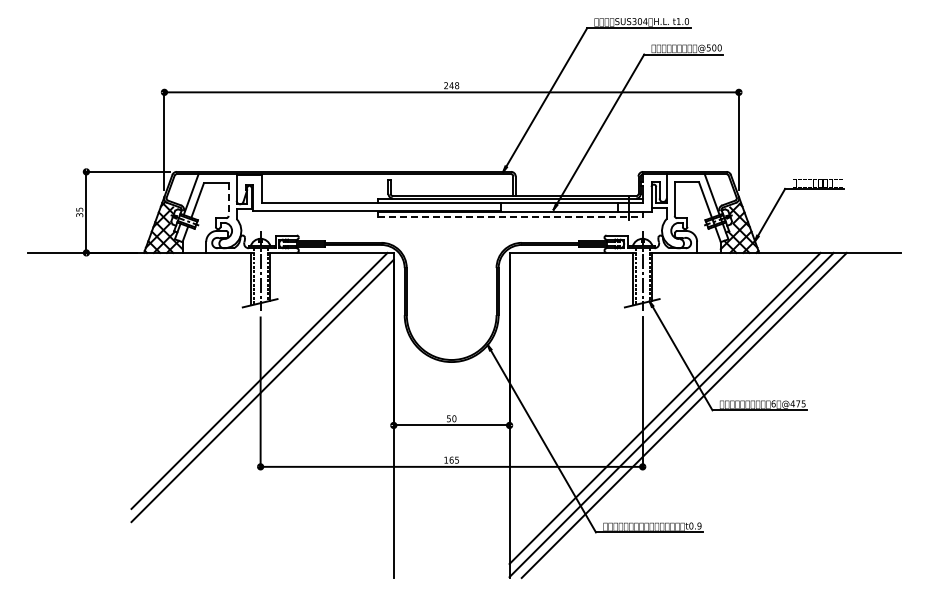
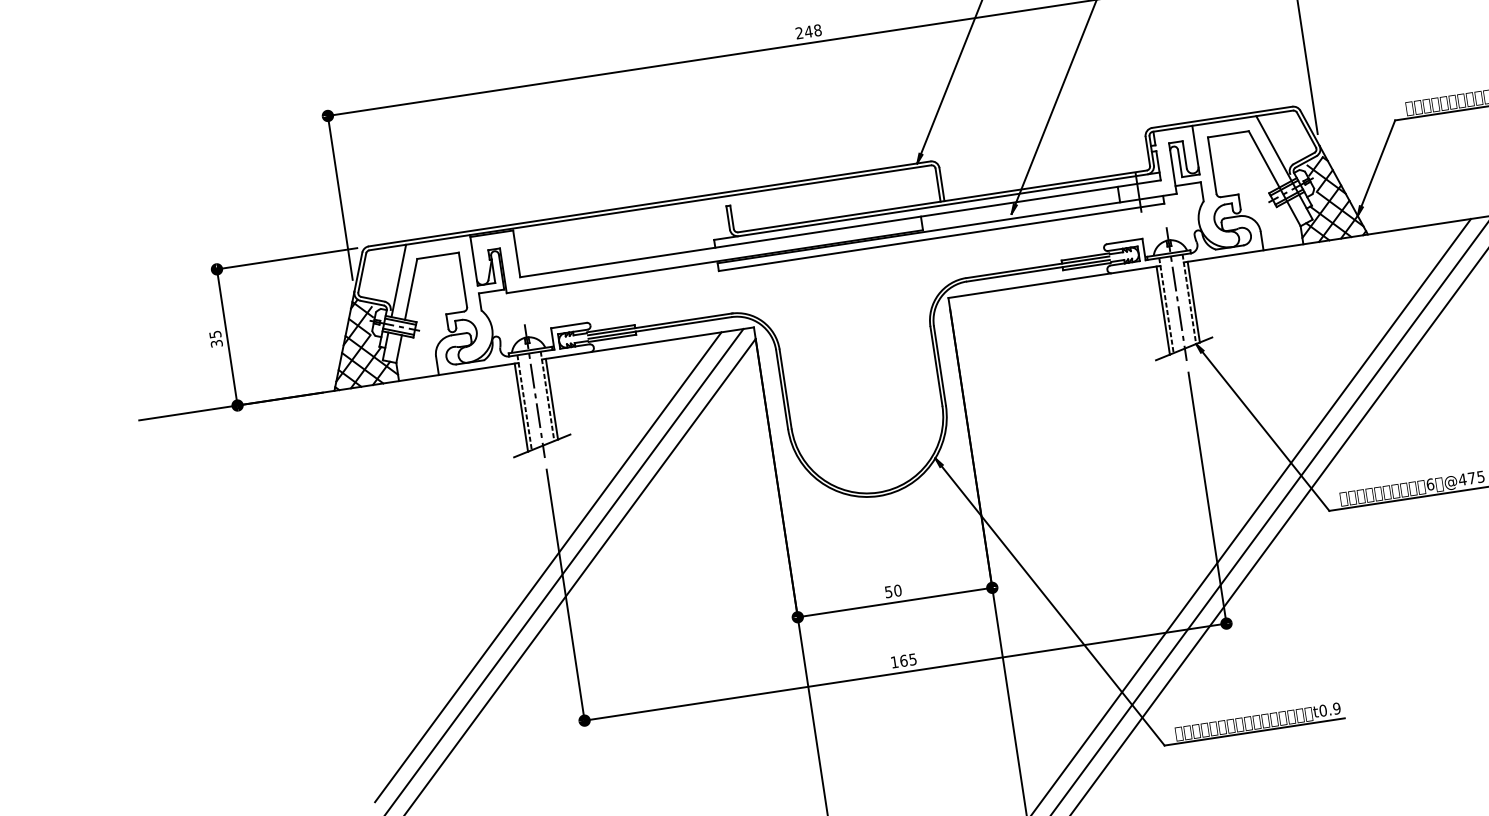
line: (228, 200) -> (462, 281), dashed -> solid
line: (510, 217) -> (941, 238), dashed -> solid
line: (252, 373) -> (547, 565), added

